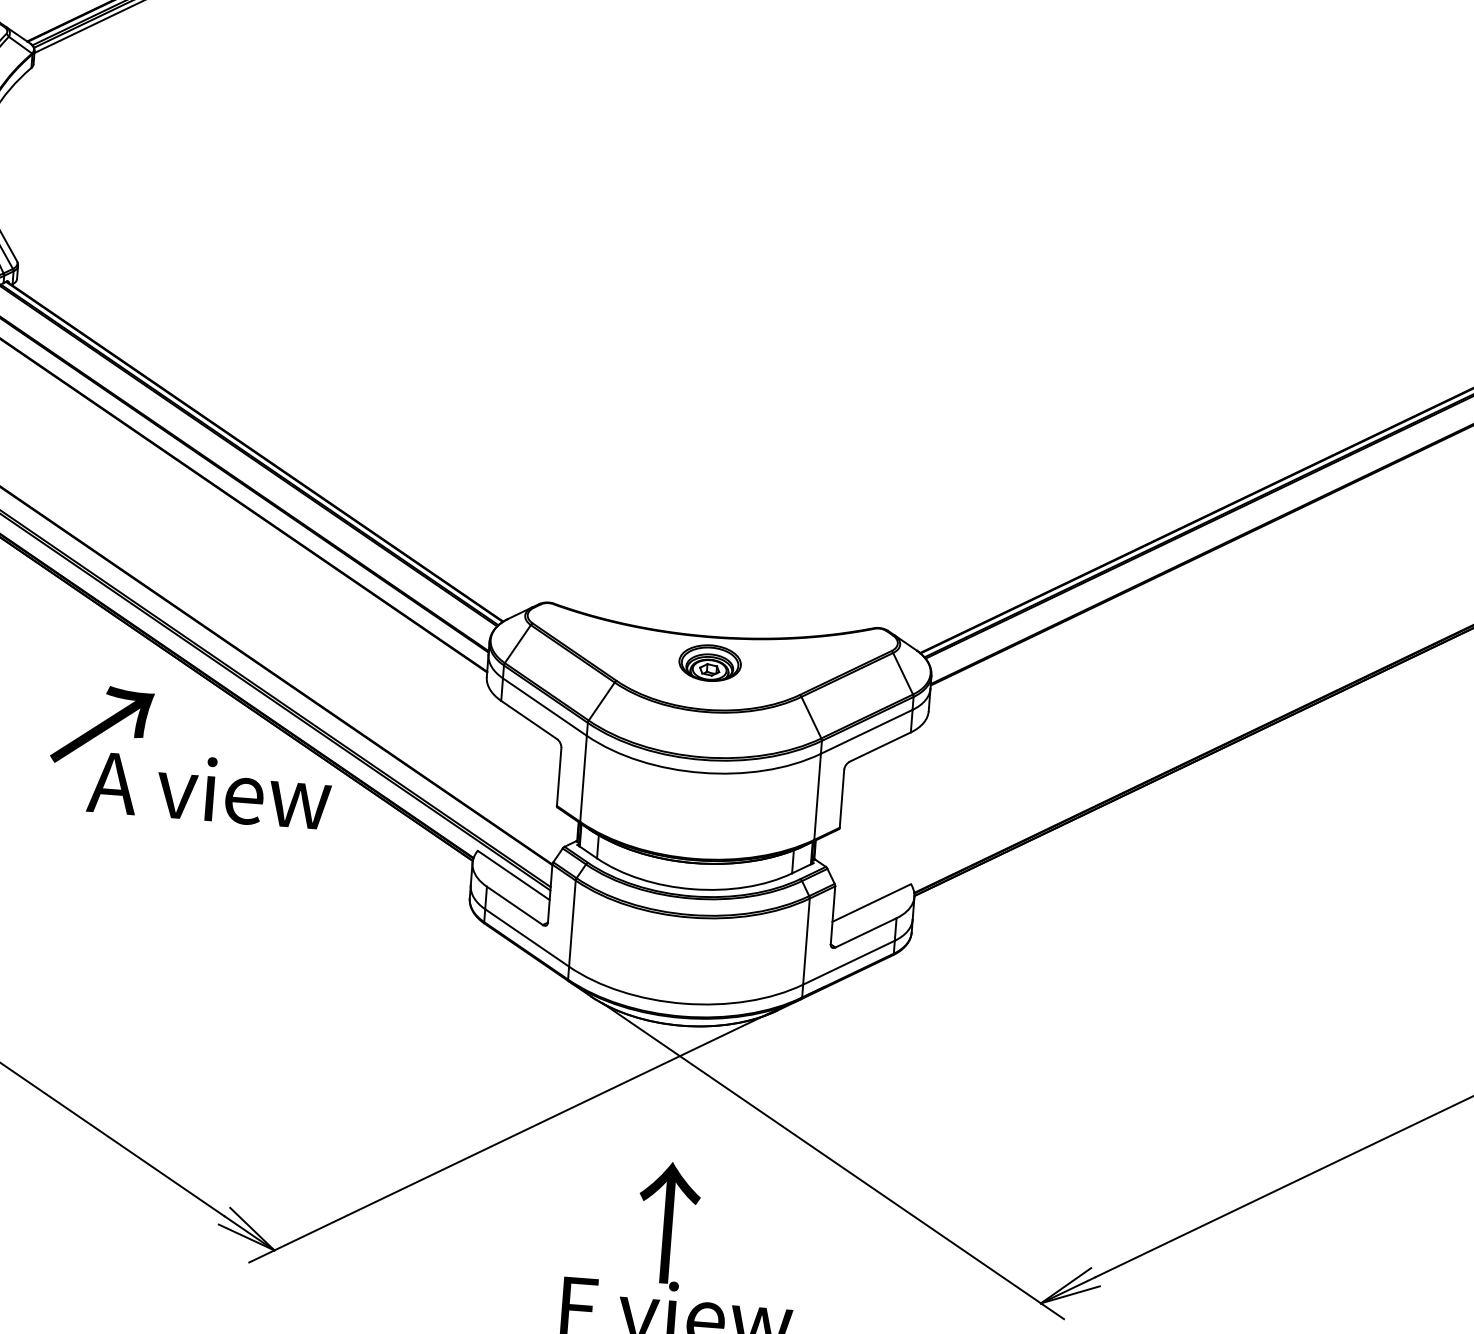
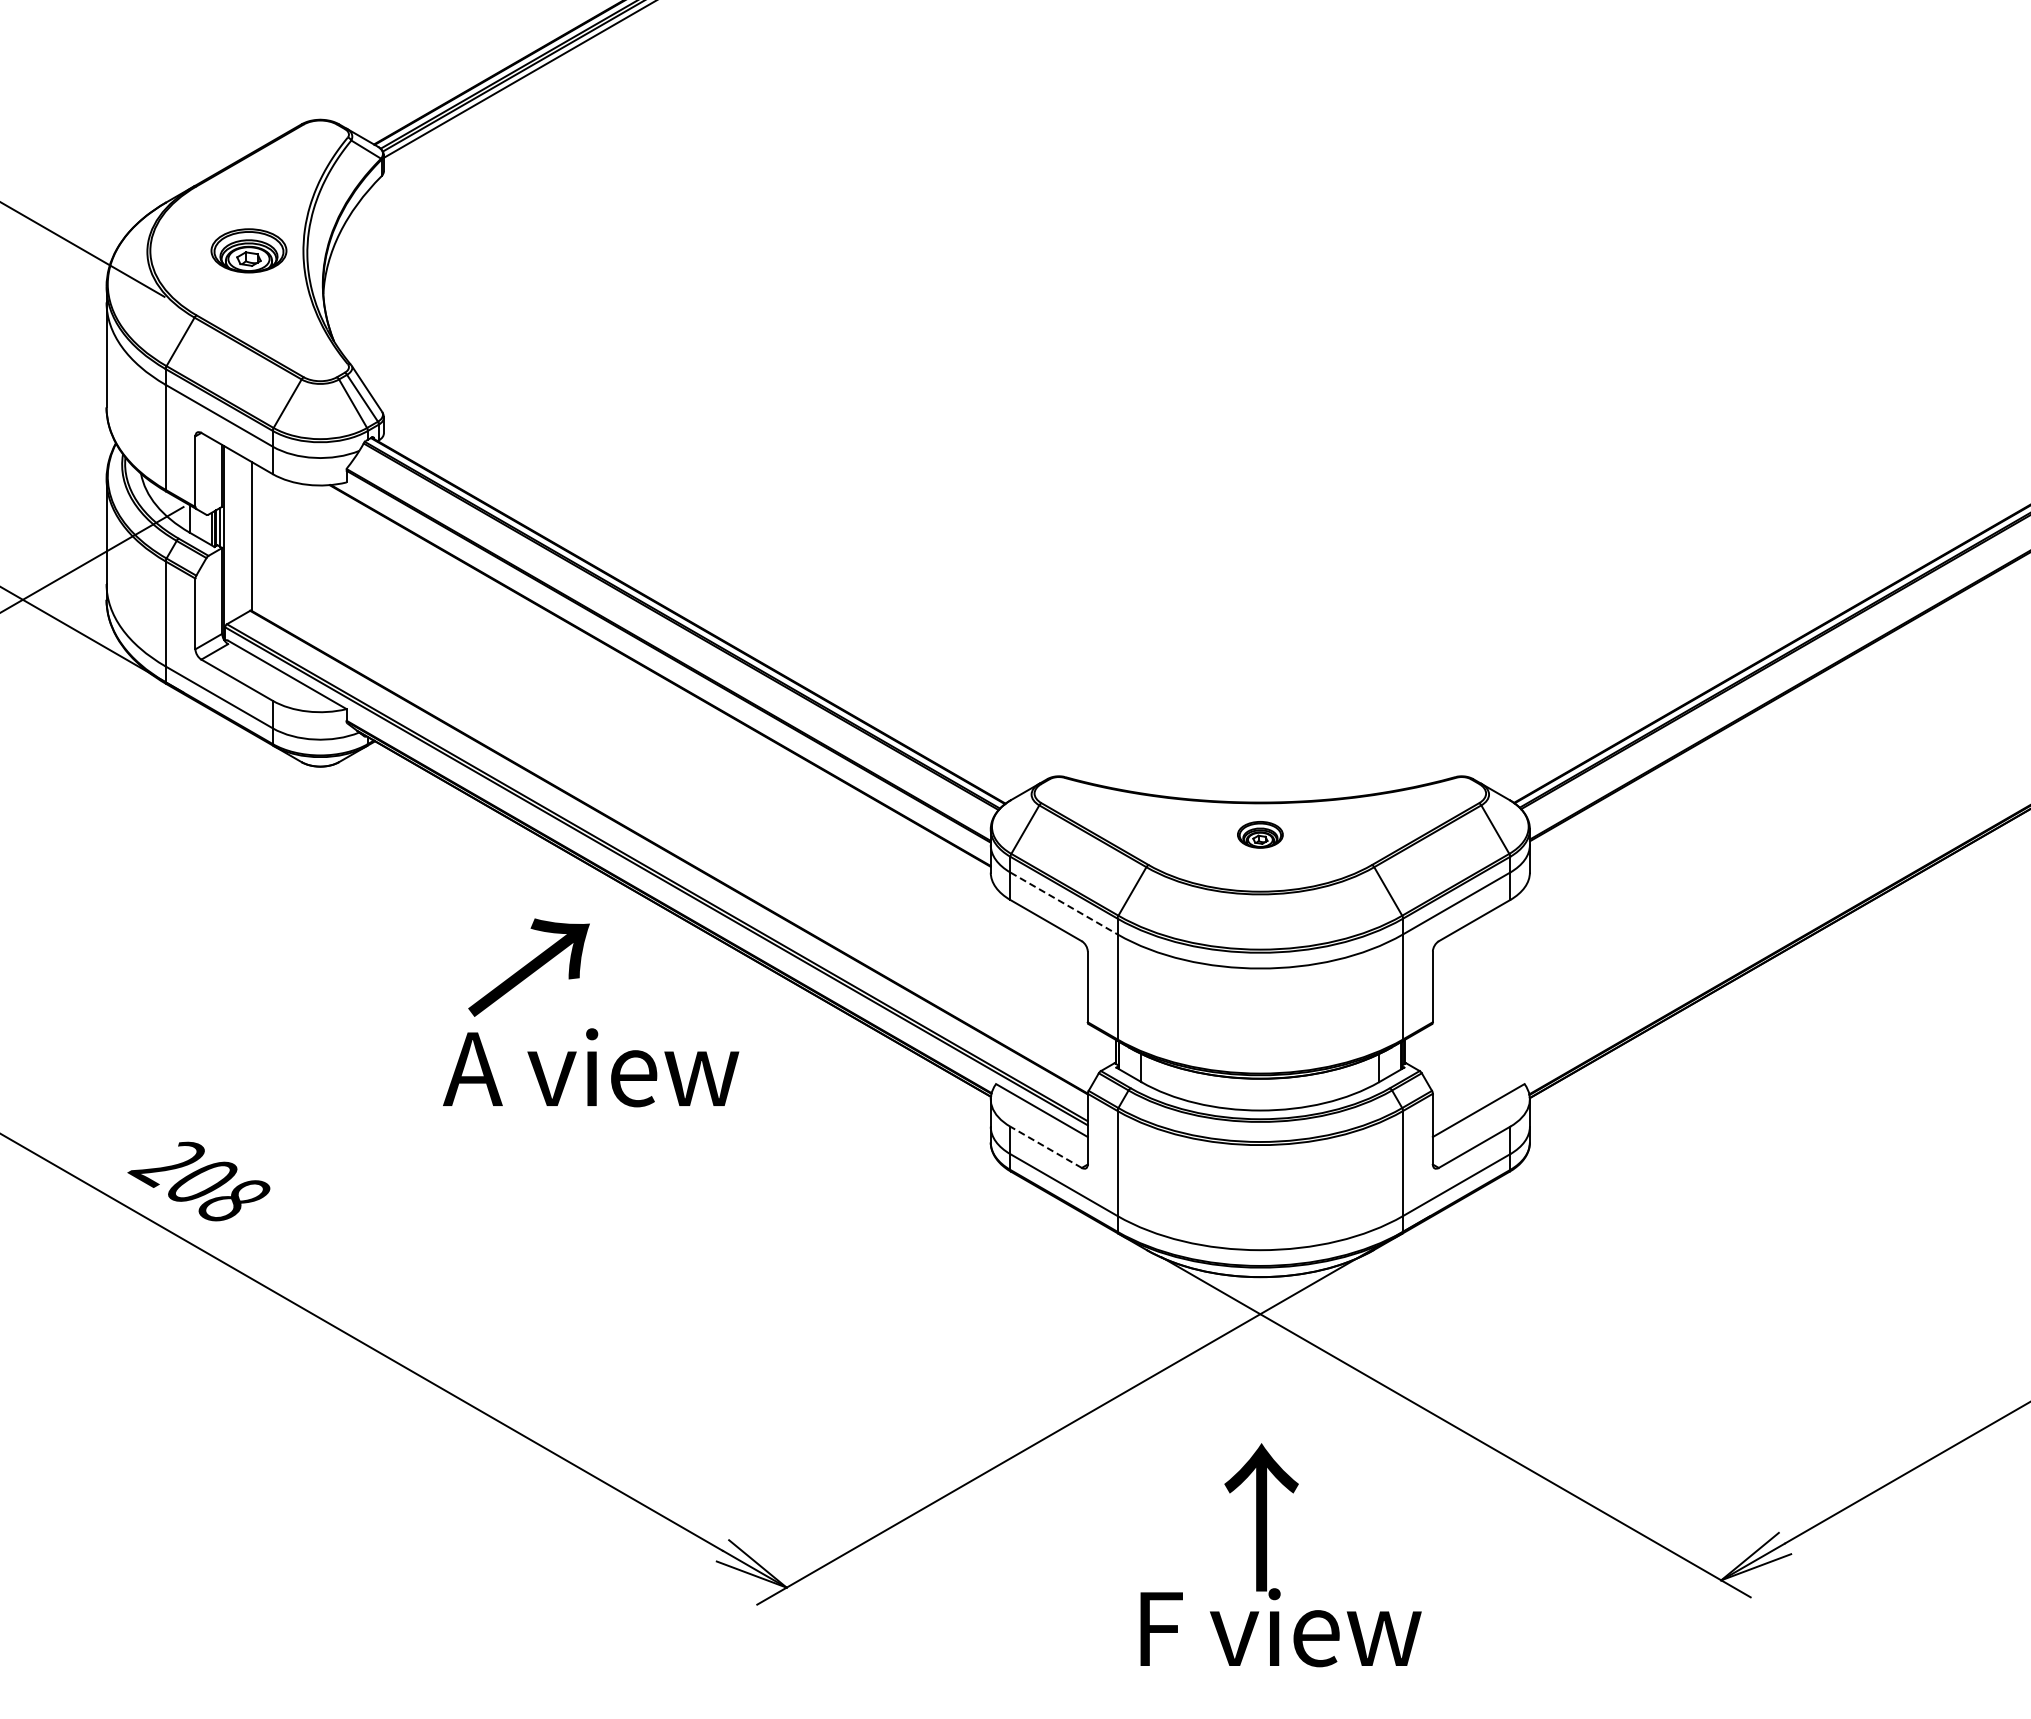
part: (710, 662) -> (1260, 834), size x0.6
line: (545, 707) -> (1064, 903), solid -> dashed
text: (210, 789) -> (591, 1067), moved
line: (514, 905) -> (1045, 1147), solid -> dashed

